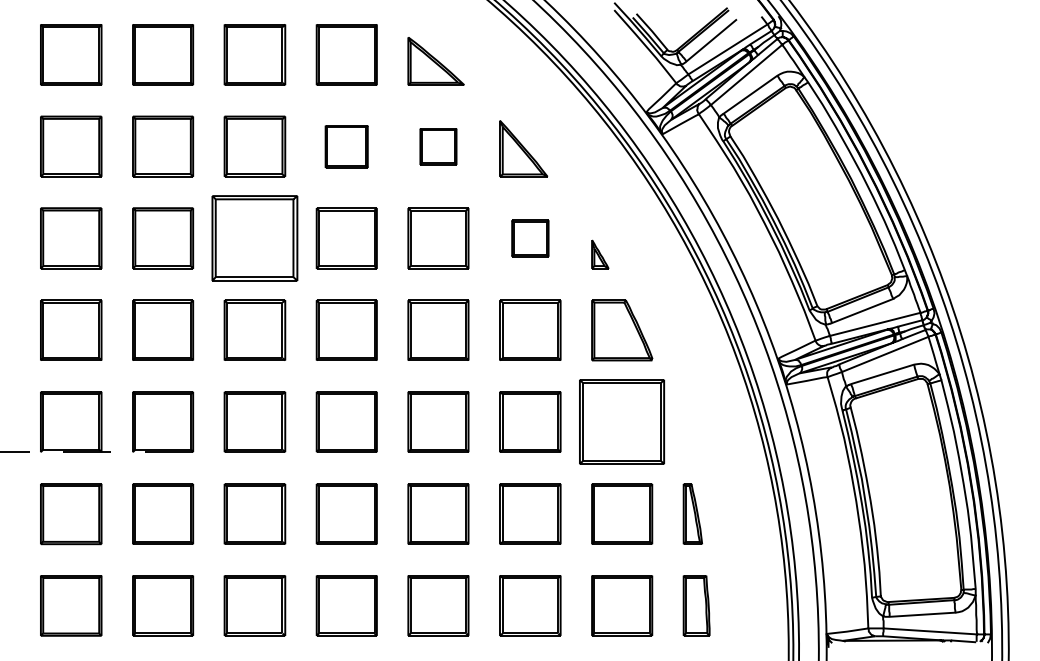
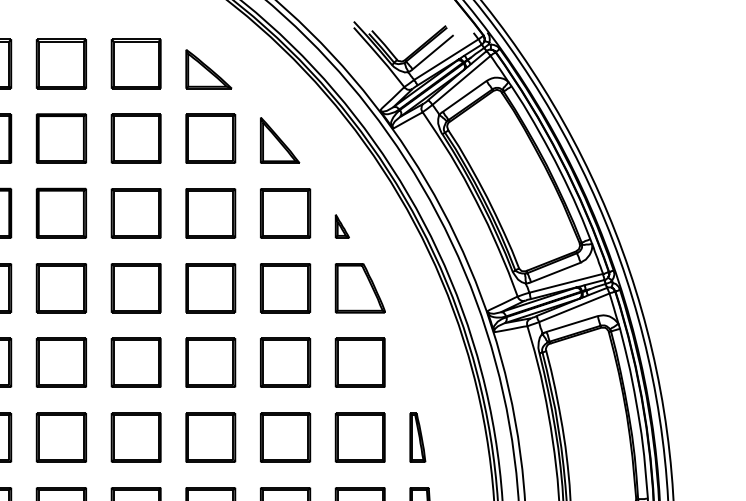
part: (346, 146) -> (135, 138), size x1.43
part: (438, 146) -> (210, 138), size x1.67
part: (254, 238) -> (61, 213), size x0.71
part: (530, 238) -> (285, 213), size x1.67
part: (622, 421) -> (360, 362), size x0.71

